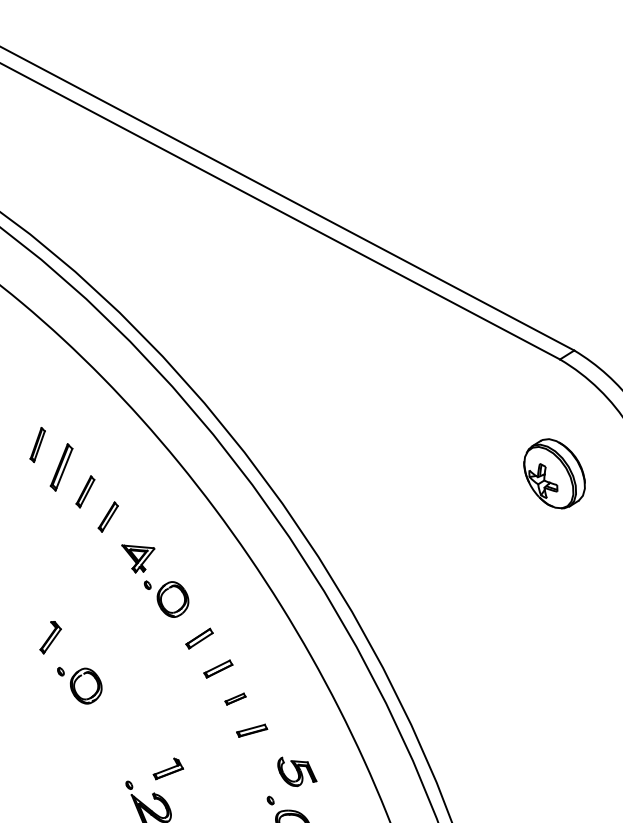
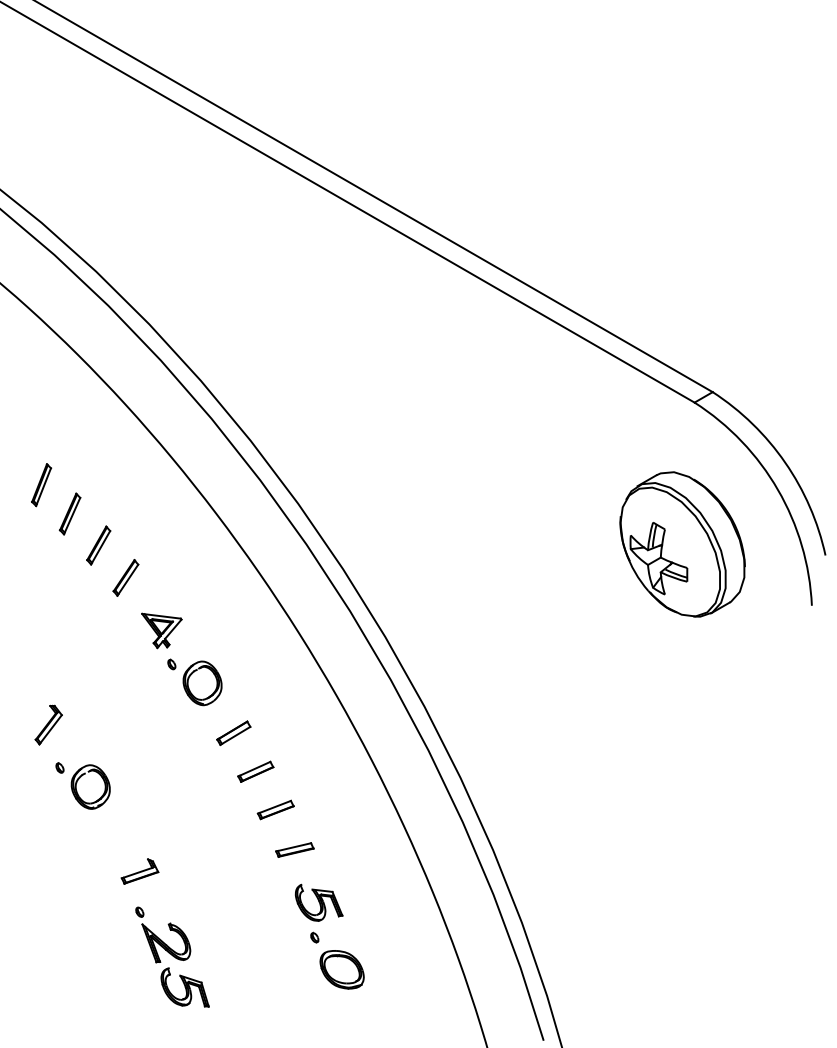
part: (61, 466) -> (69, 513), size x0.71
part: (554, 473) -> (682, 544), size x1.67
part: (235, 698) -> (275, 809), size x1.43
part: (167, 768) -> (139, 871), moved
part: (296, 771) -> (318, 902), moved

